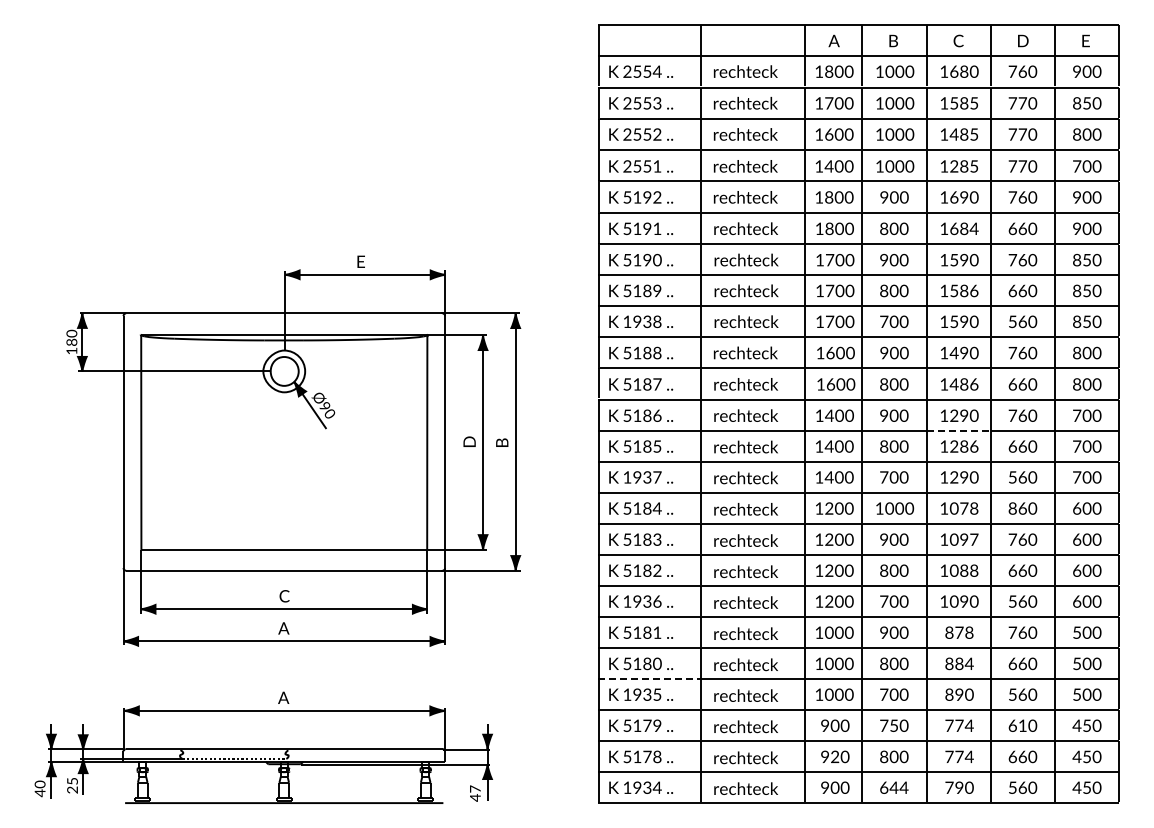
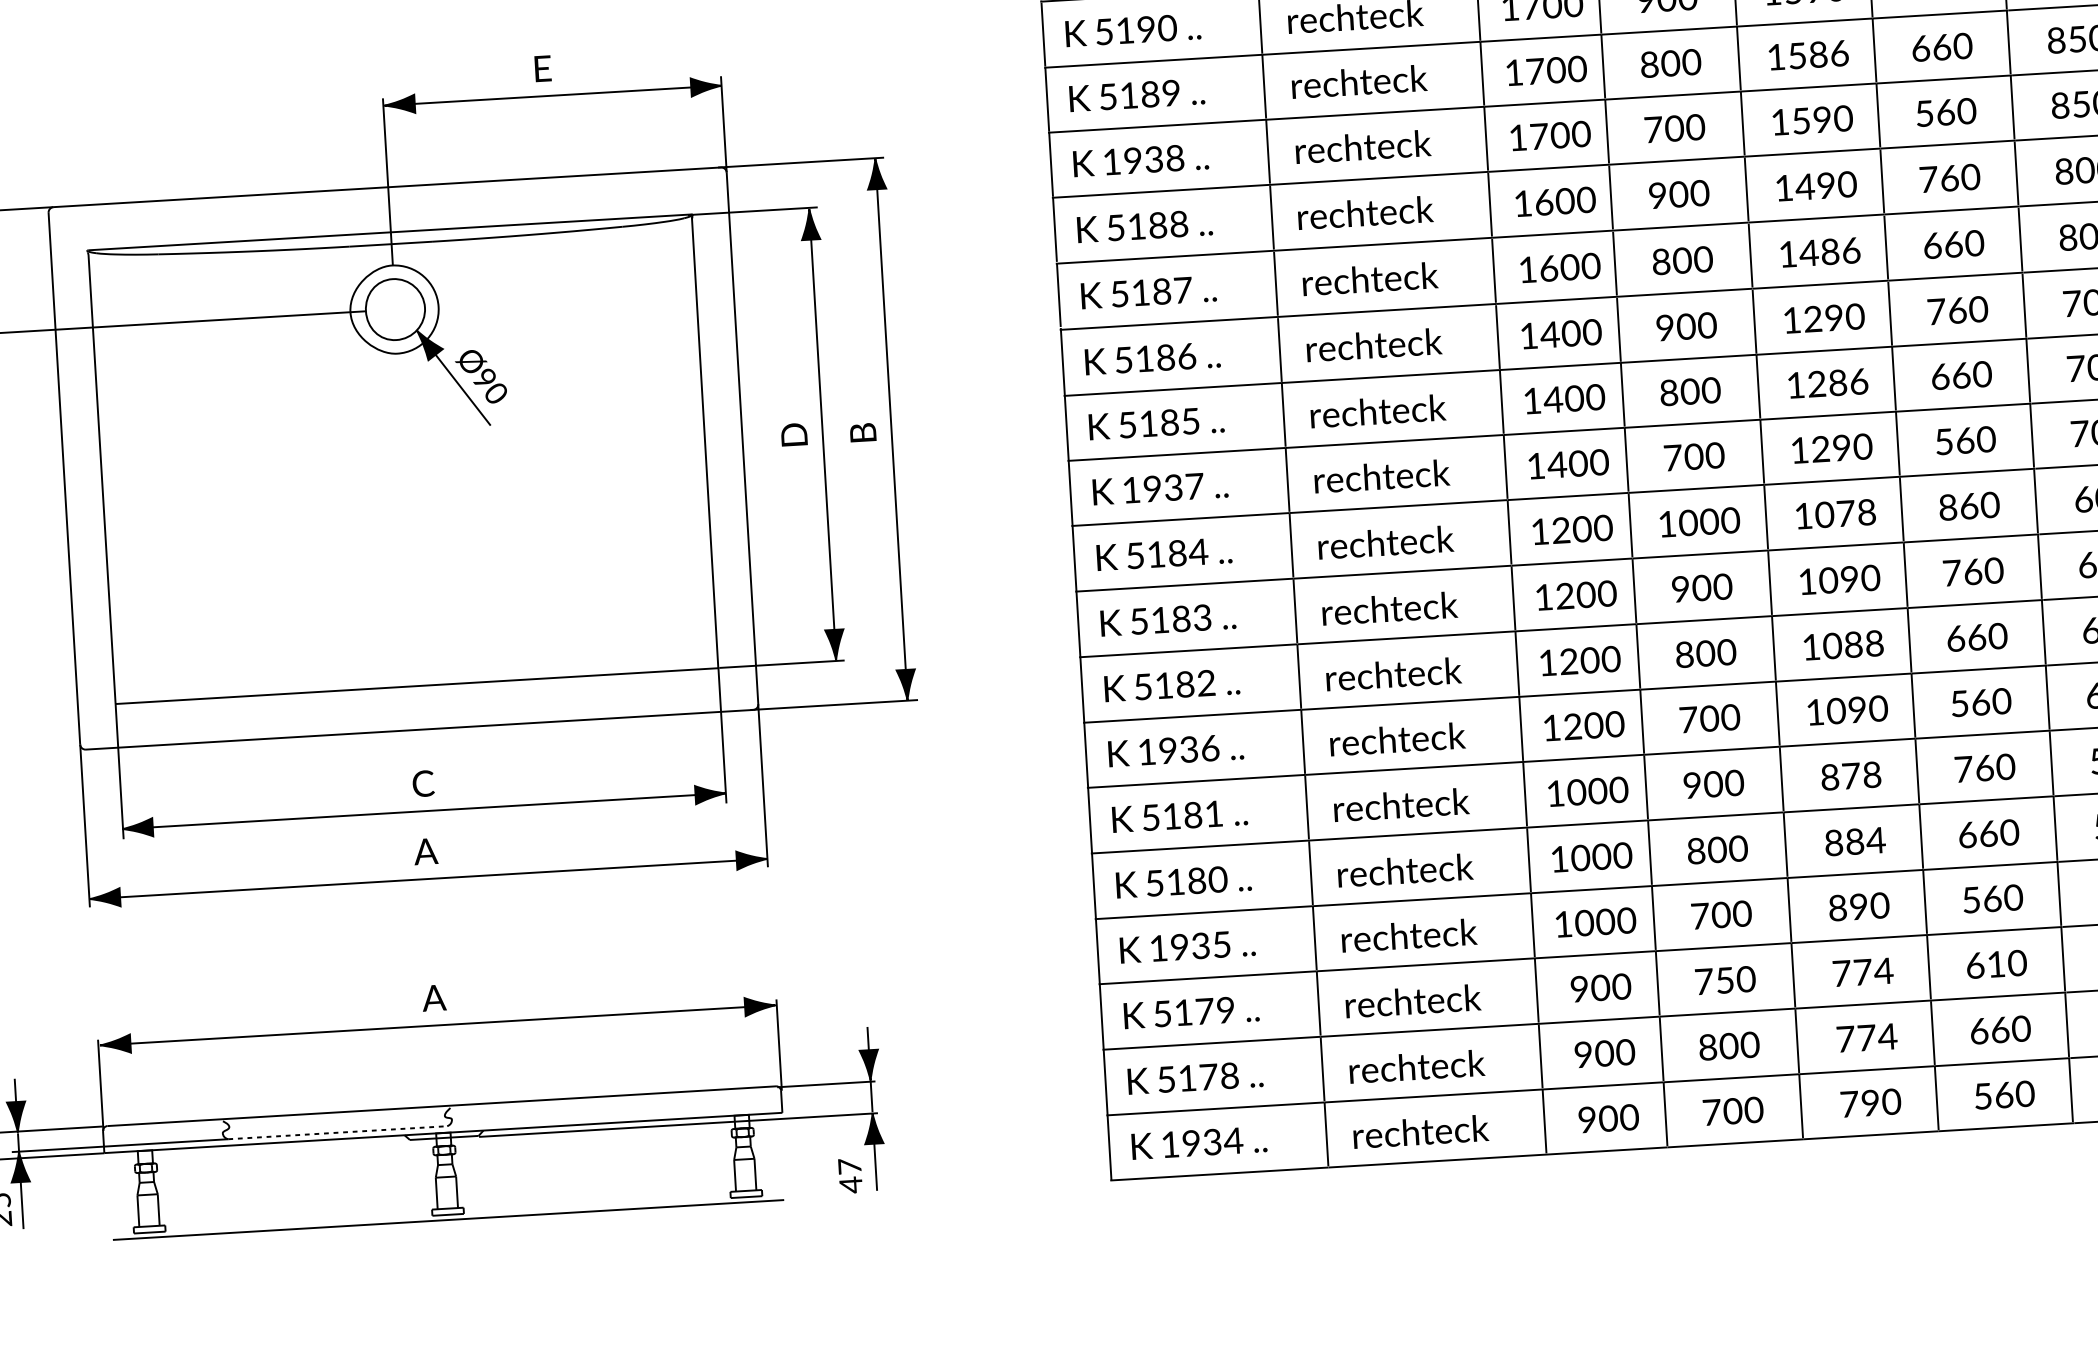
line: (959, 431) -> (1826, 351), dashed -> solid
text: (973, 539) -> (1869, 577), 1097 -> 1090
line: (649, 679) -> (1203, 913), dashed -> solid
text: (834, 756) -> (1603, 1052), 920 -> 900
text: (894, 787) -> (1733, 1110), 644 -> 700

